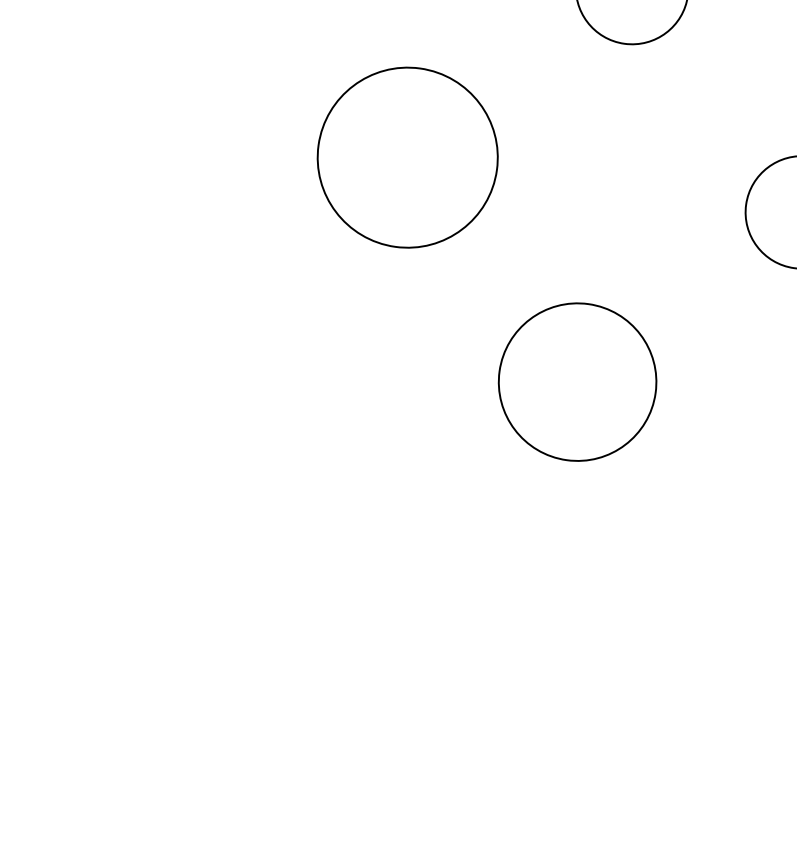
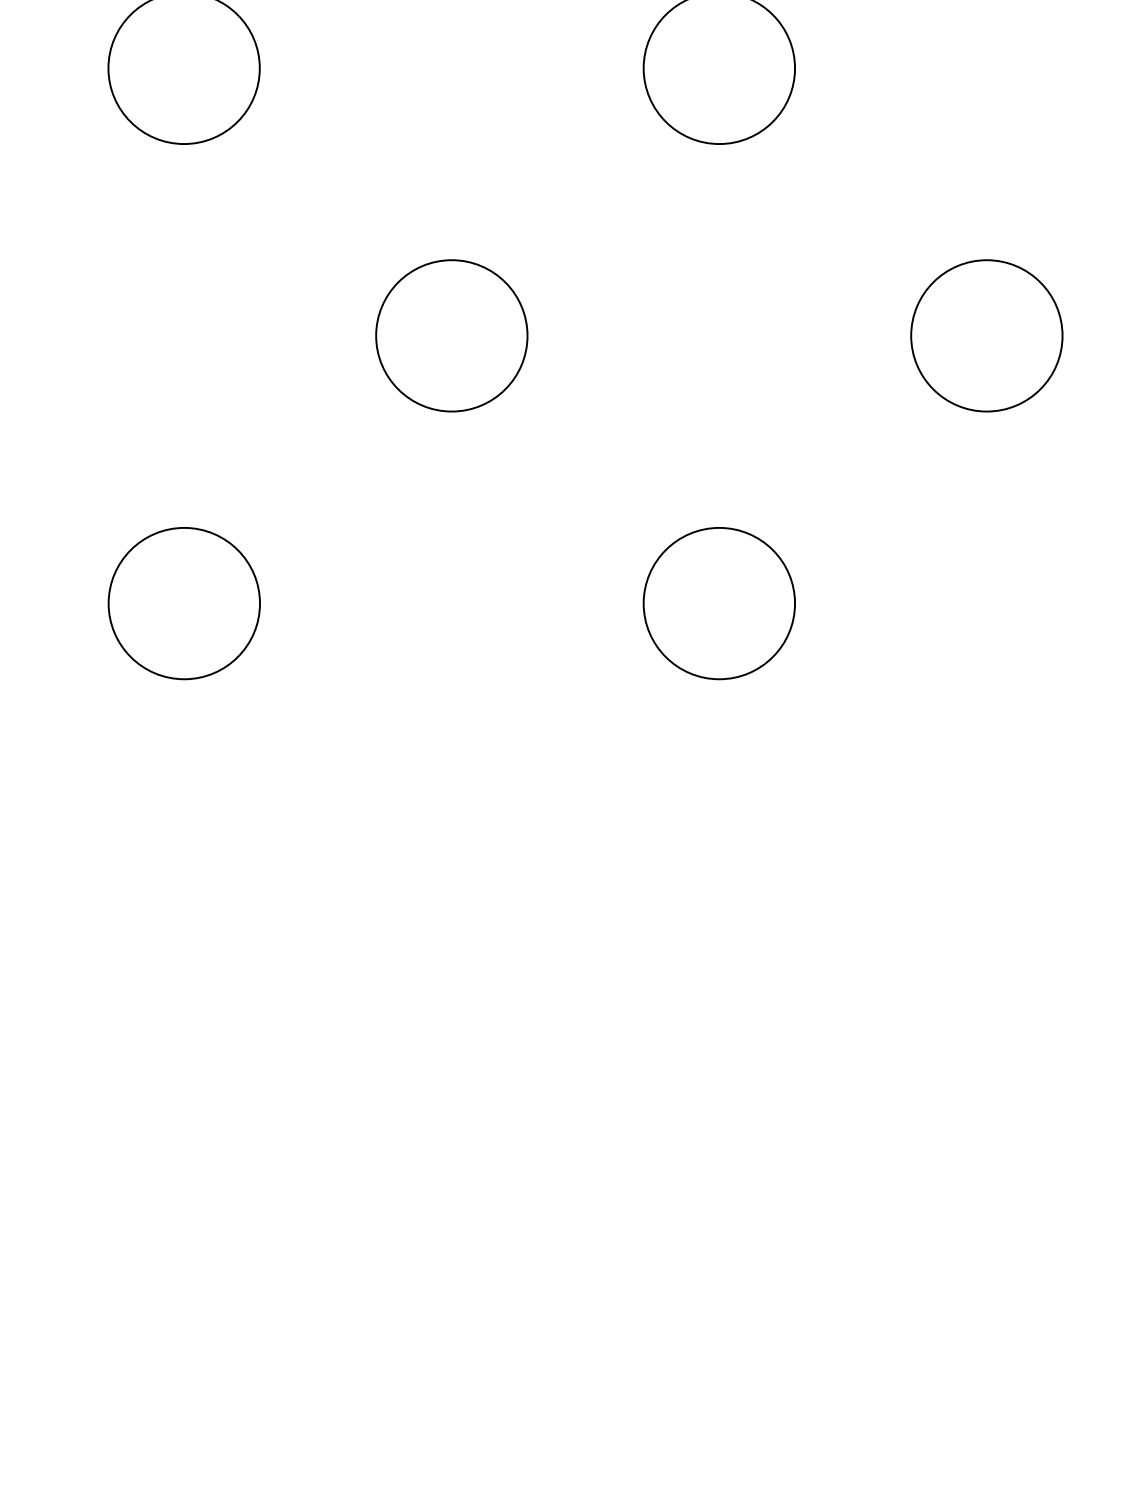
circle: (407, 157) -> (451, 335), size x0.62
circle: (182, 327) -> (183, 603), added
circle: (576, 382) -> (718, 603), size x0.71

